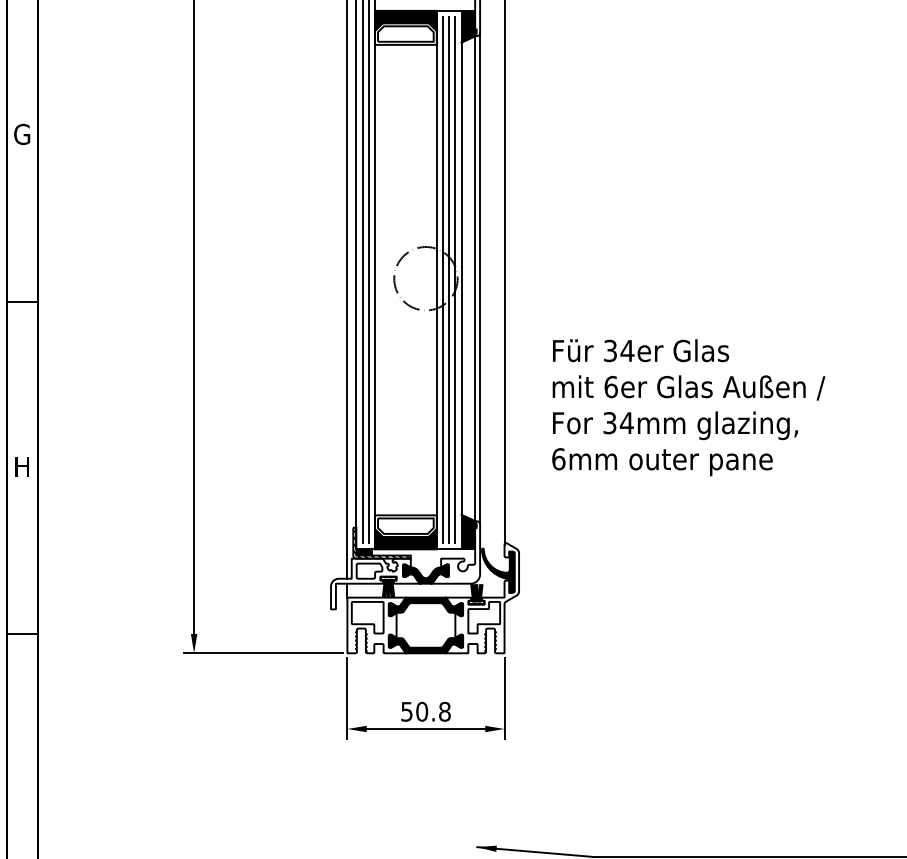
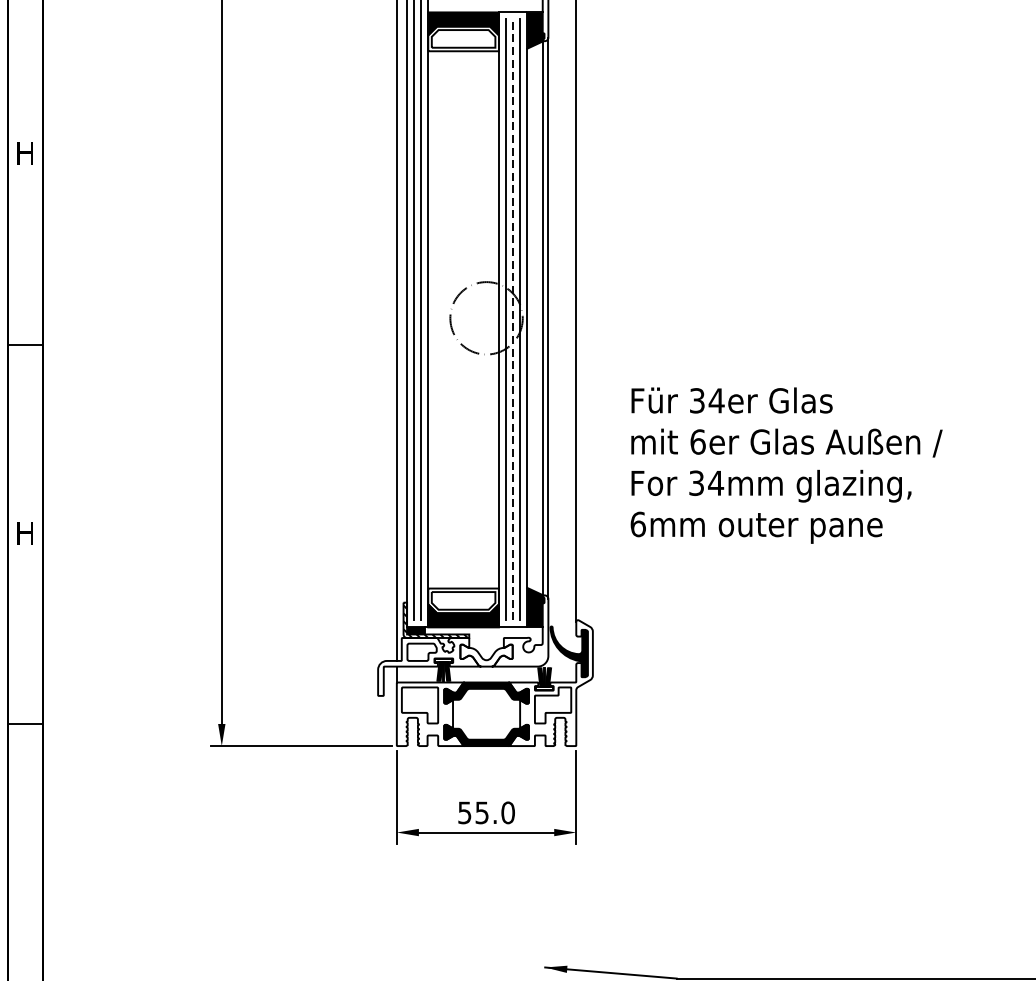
text: (22, 134) -> (25, 153), G -> H
line: (449, 279) -> (513, 319), solid -> dashed
fill: (425, 573) -> (486, 654), removed
text: (433, 711) -> (495, 812), 50.8 -> 55.0

